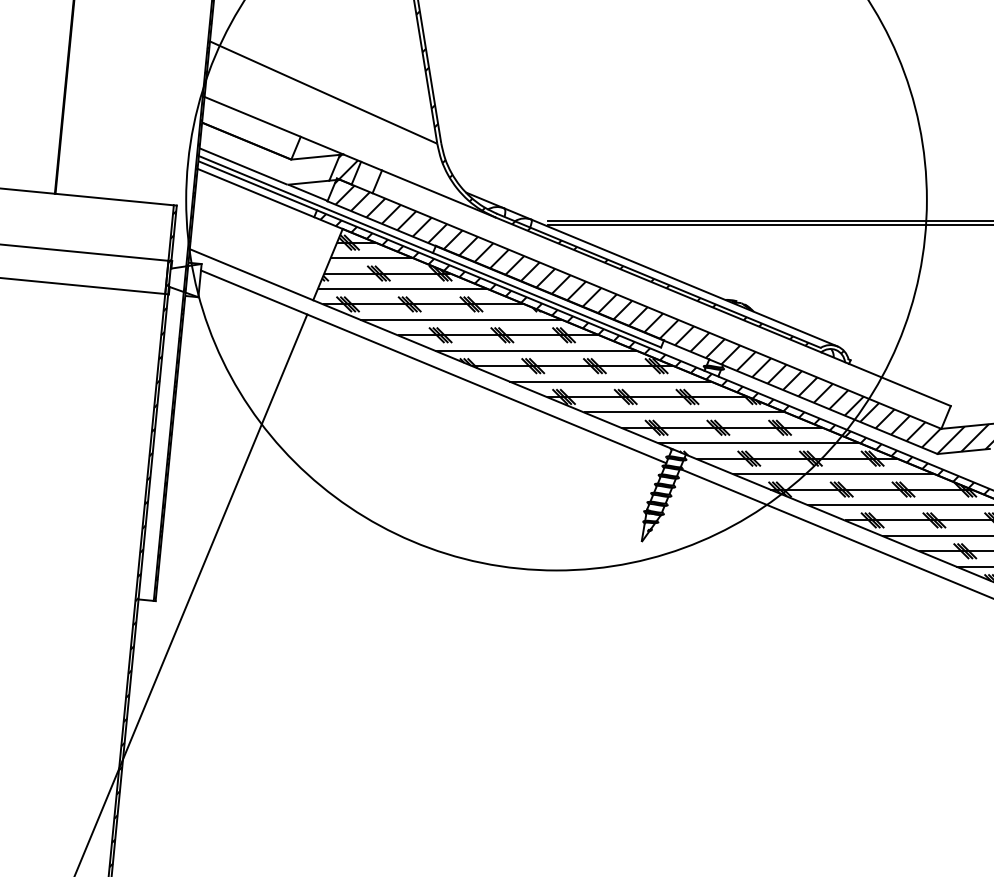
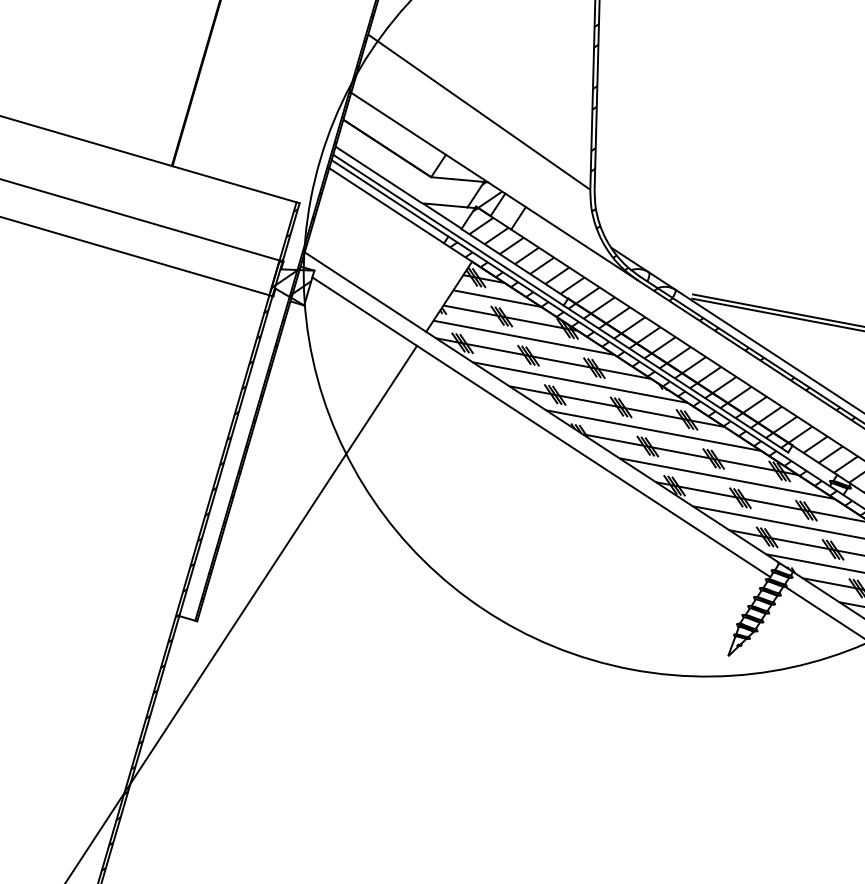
hatch: (182, 275) -> (291, 279), added
hatch: (548, 296) -> (678, 375), added

